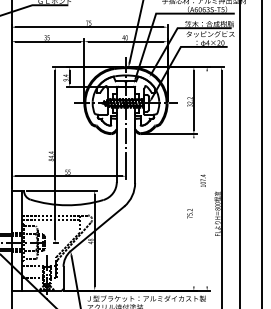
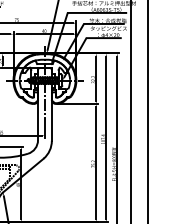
line: (207, 178) -> (106, 137), added
line: (193, 212) -> (95, 163), added

